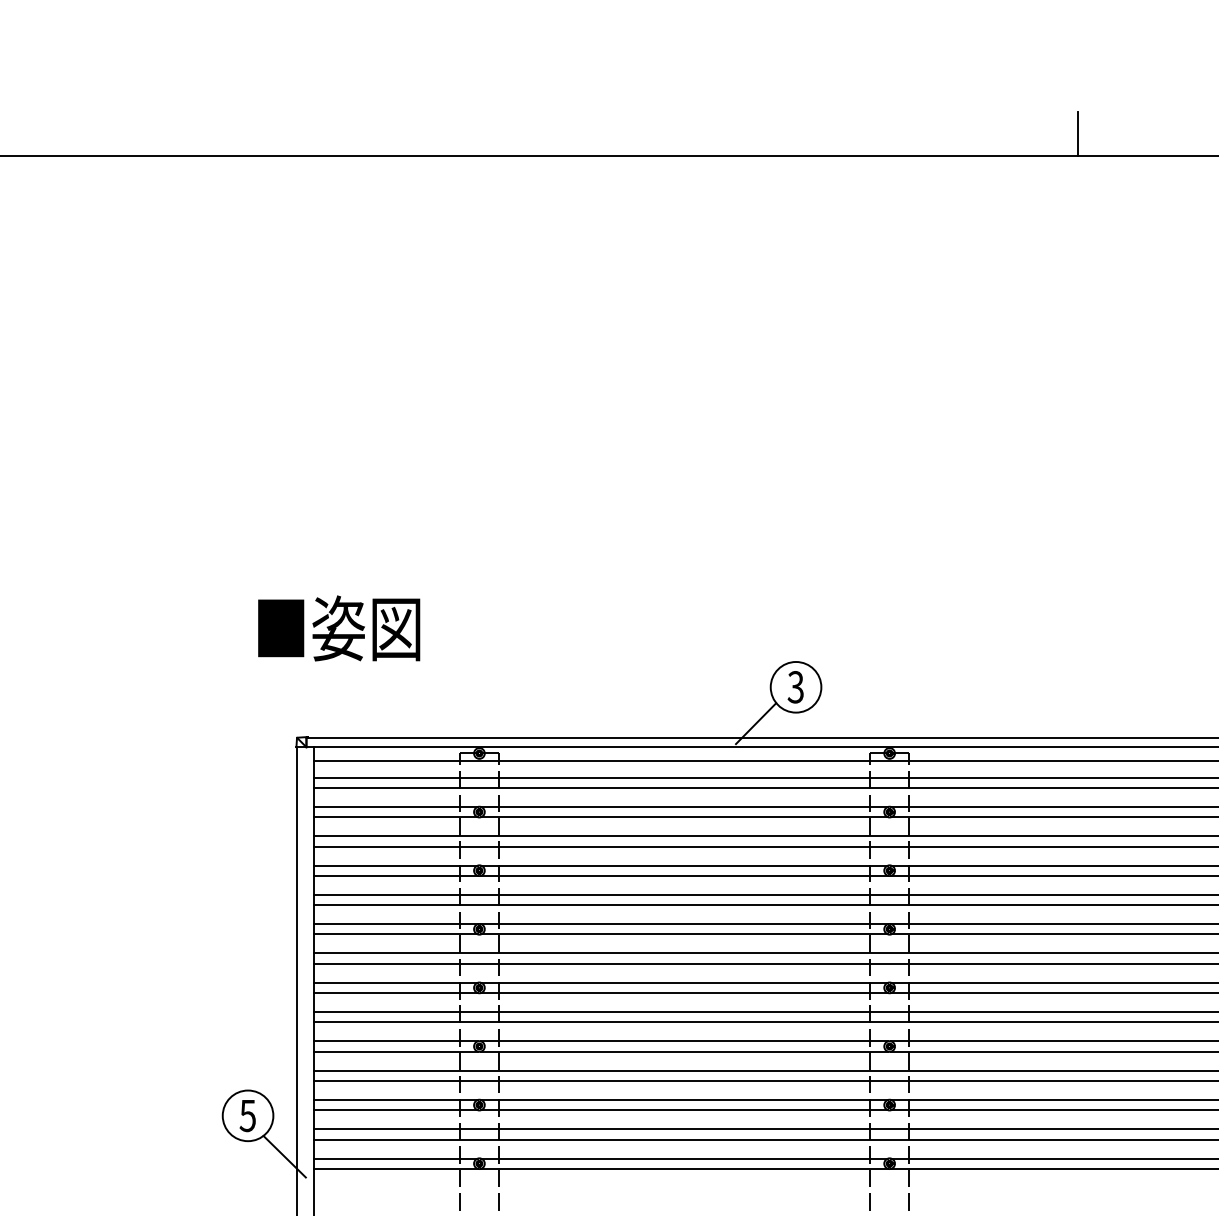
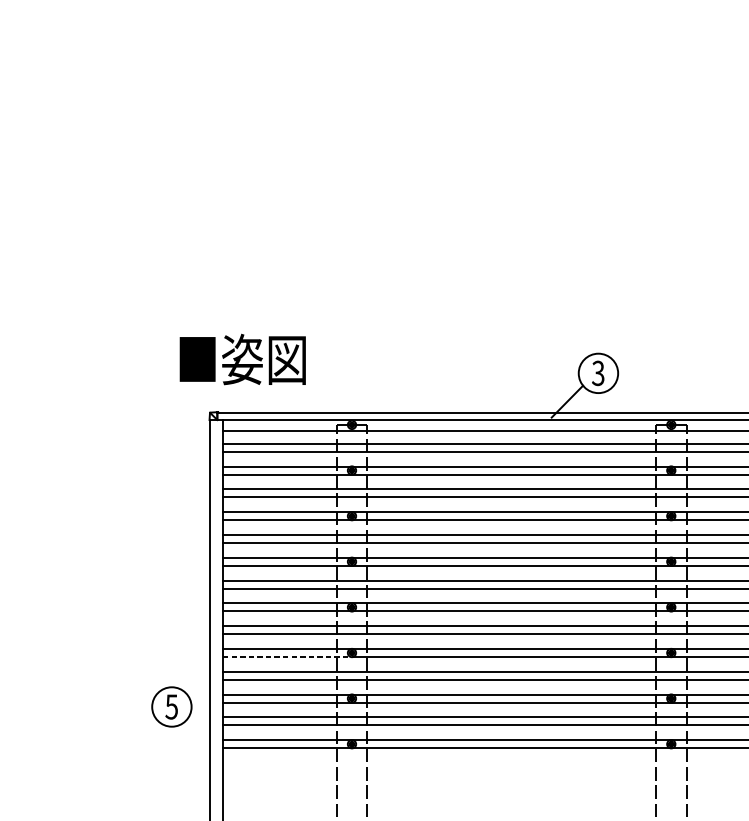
text: (339, 628) -> (243, 359), moved
line: (396, 1051) -> (287, 656), solid -> dashed
line: (284, 1156) -> (200, 738), removed

